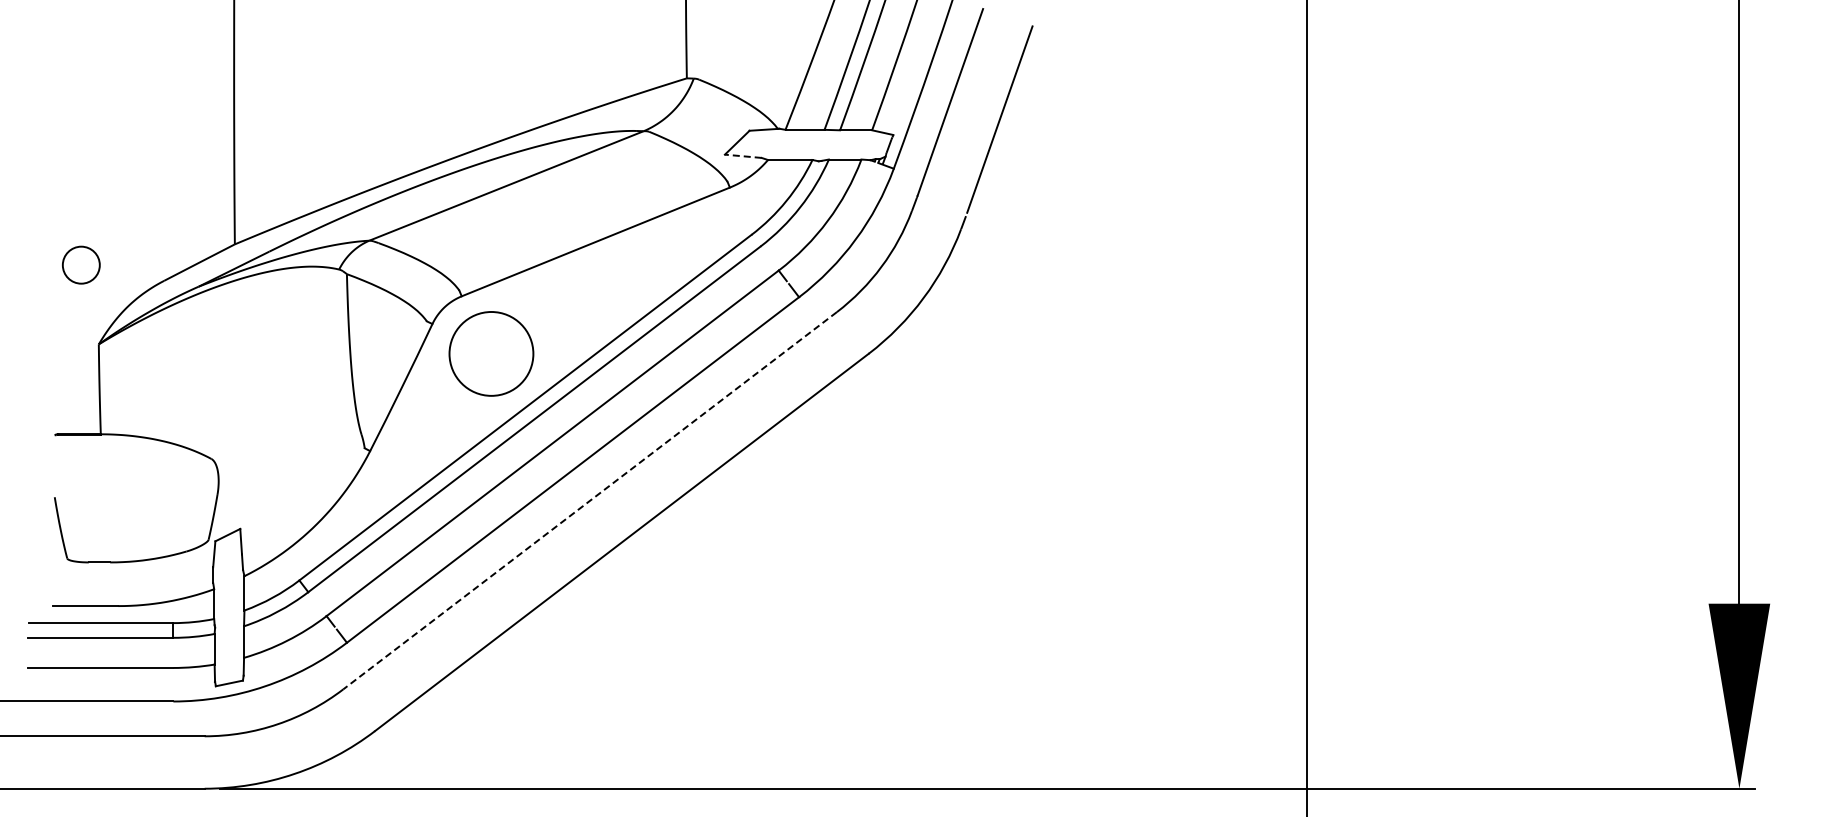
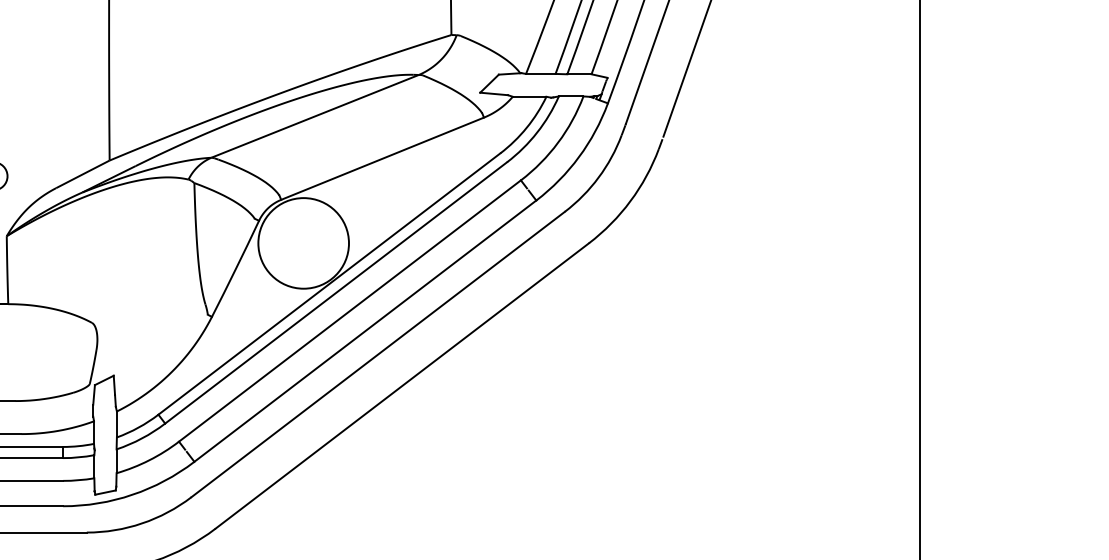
line: (742, 156) -> (493, 94), dashed -> solid
circle: (491, 353) -> (303, 243), size x1.43
line: (590, 500) -> (378, 354), dashed -> solid

